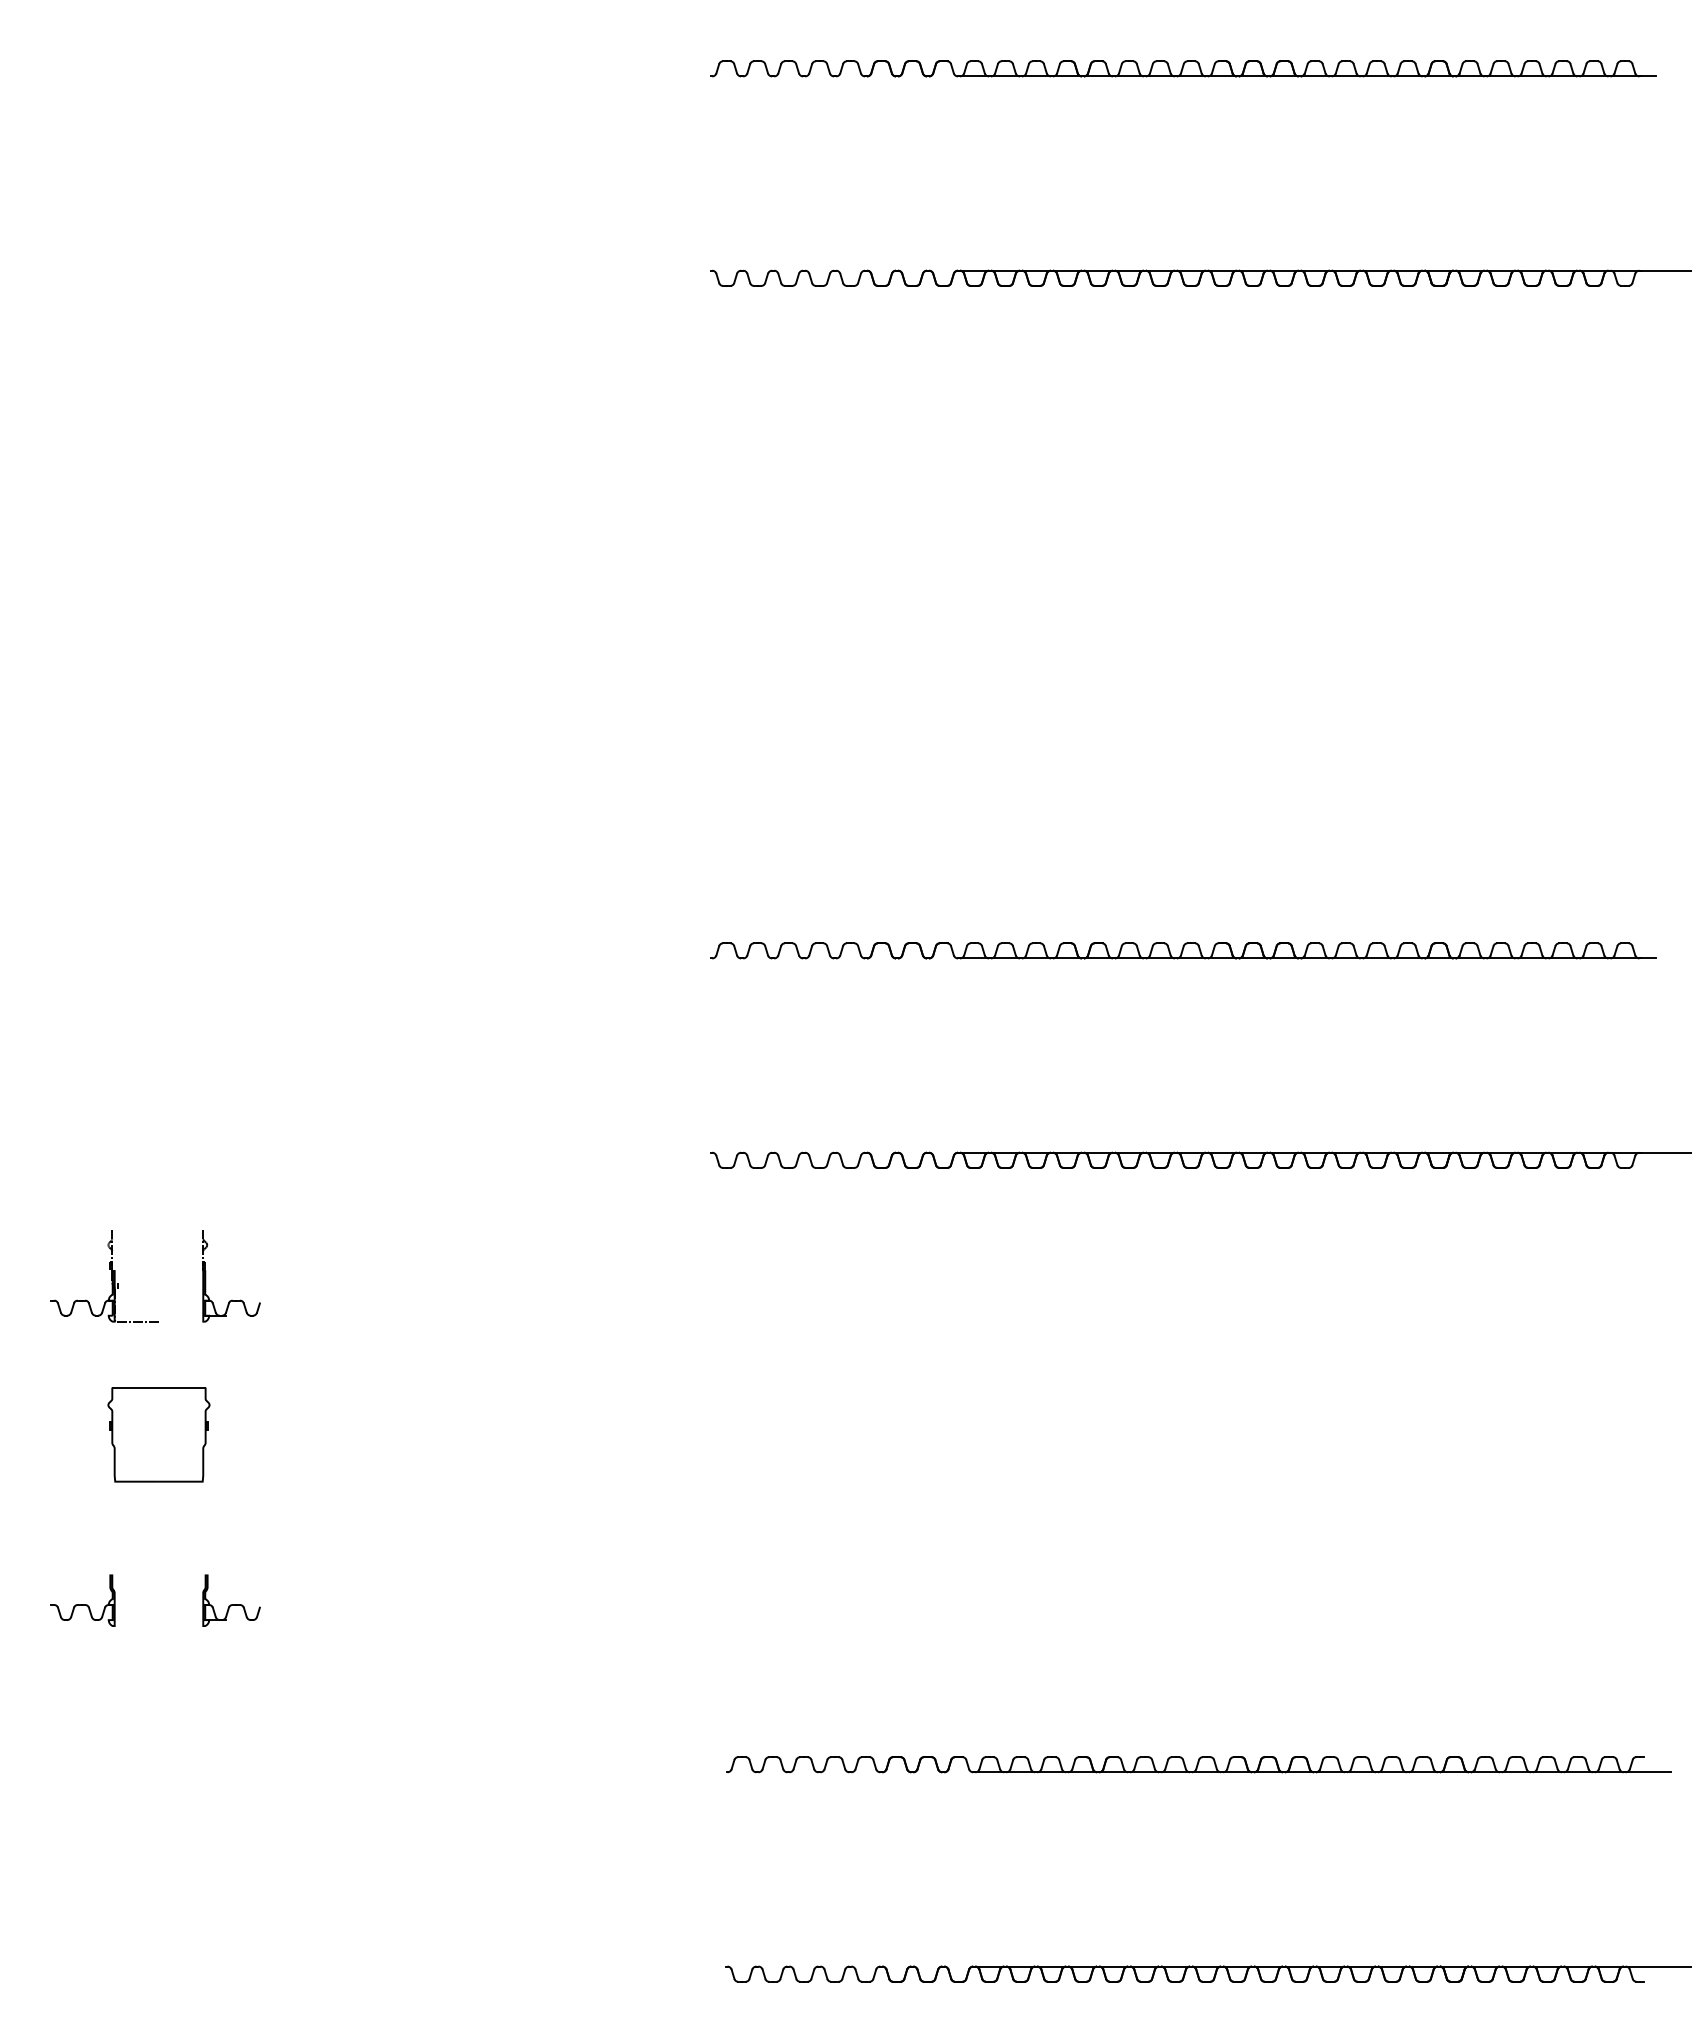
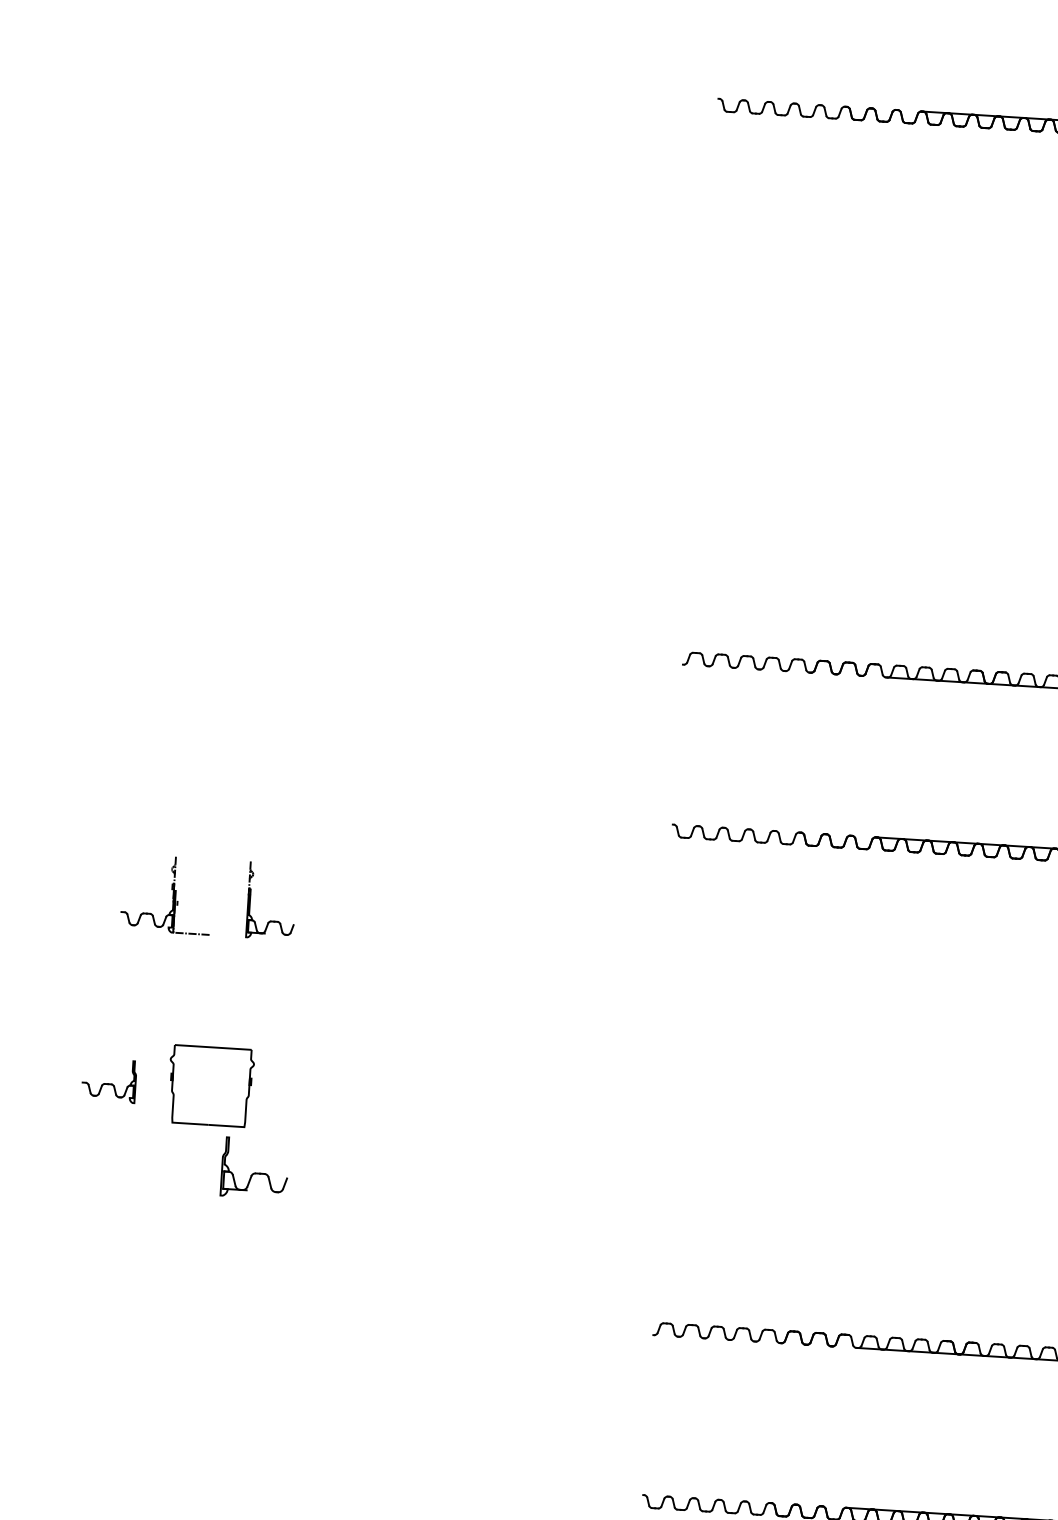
part: (158, 1434) -> (210, 1086), moved
part: (82, 1600) -> (109, 1080), moved
part: (231, 1600) -> (254, 1168), size x1.4

